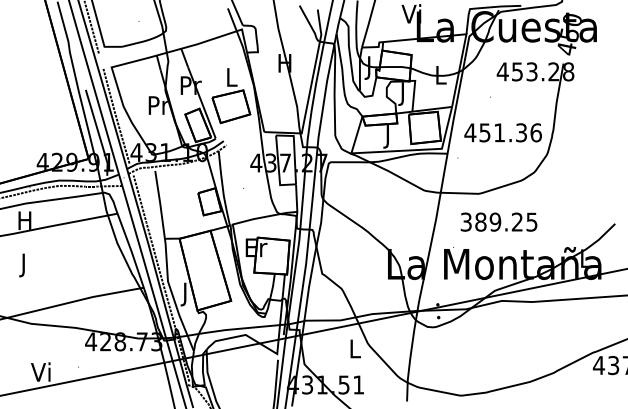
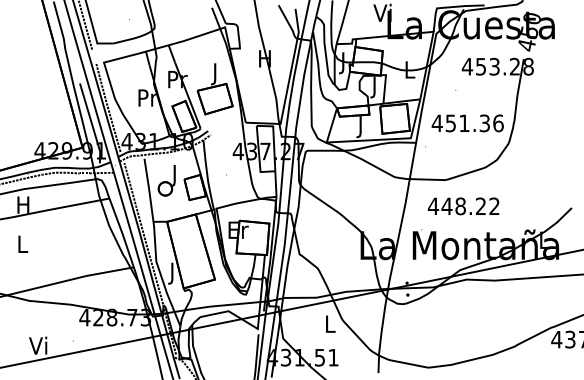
text: (231, 79) -> (215, 73), L -> J
part: (178, 194) -> (166, 180), added
text: (498, 221) -> (463, 205), 389.25 -> 448.22
text: (24, 265) -> (22, 246), J -> L

